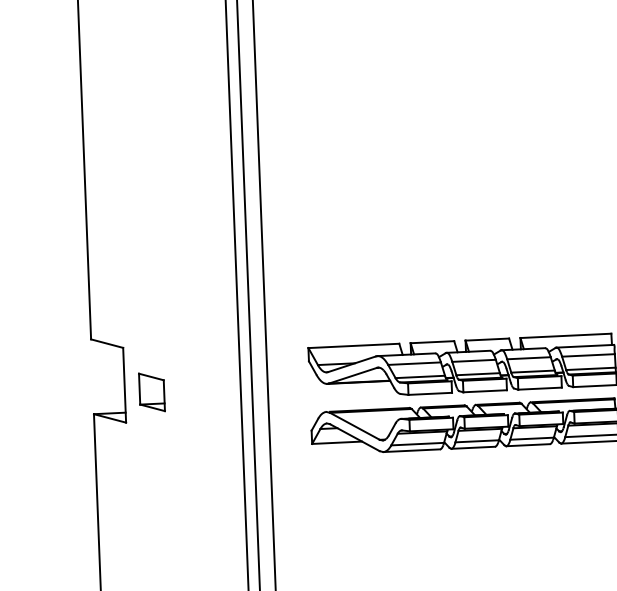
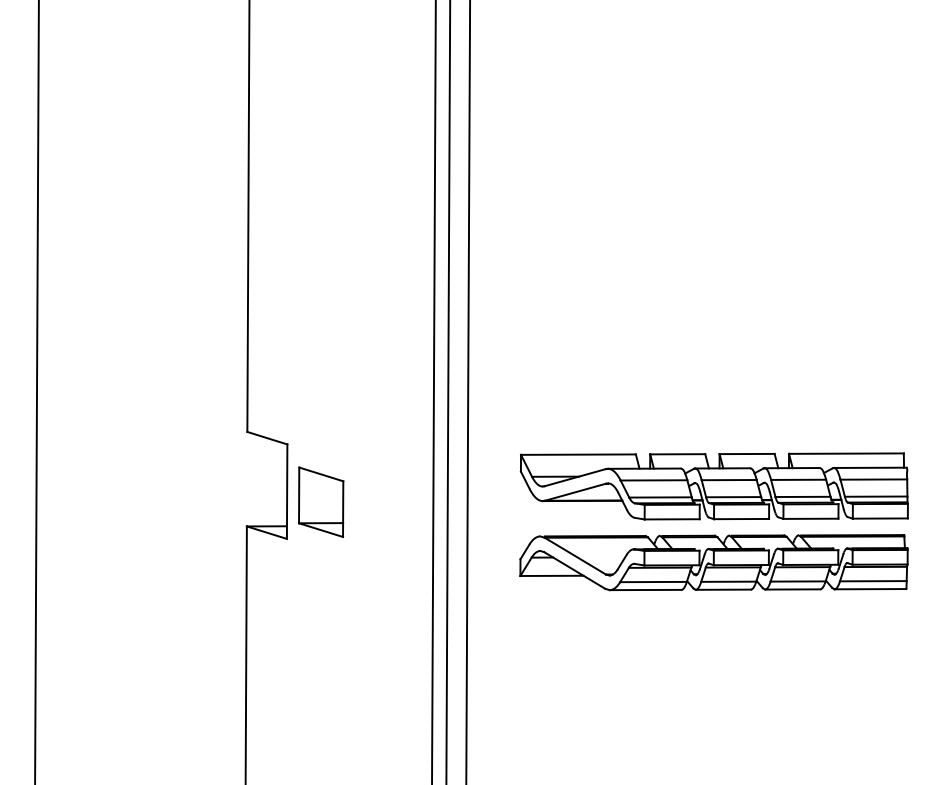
part: (152, 391) -> (321, 501), size x1.43

